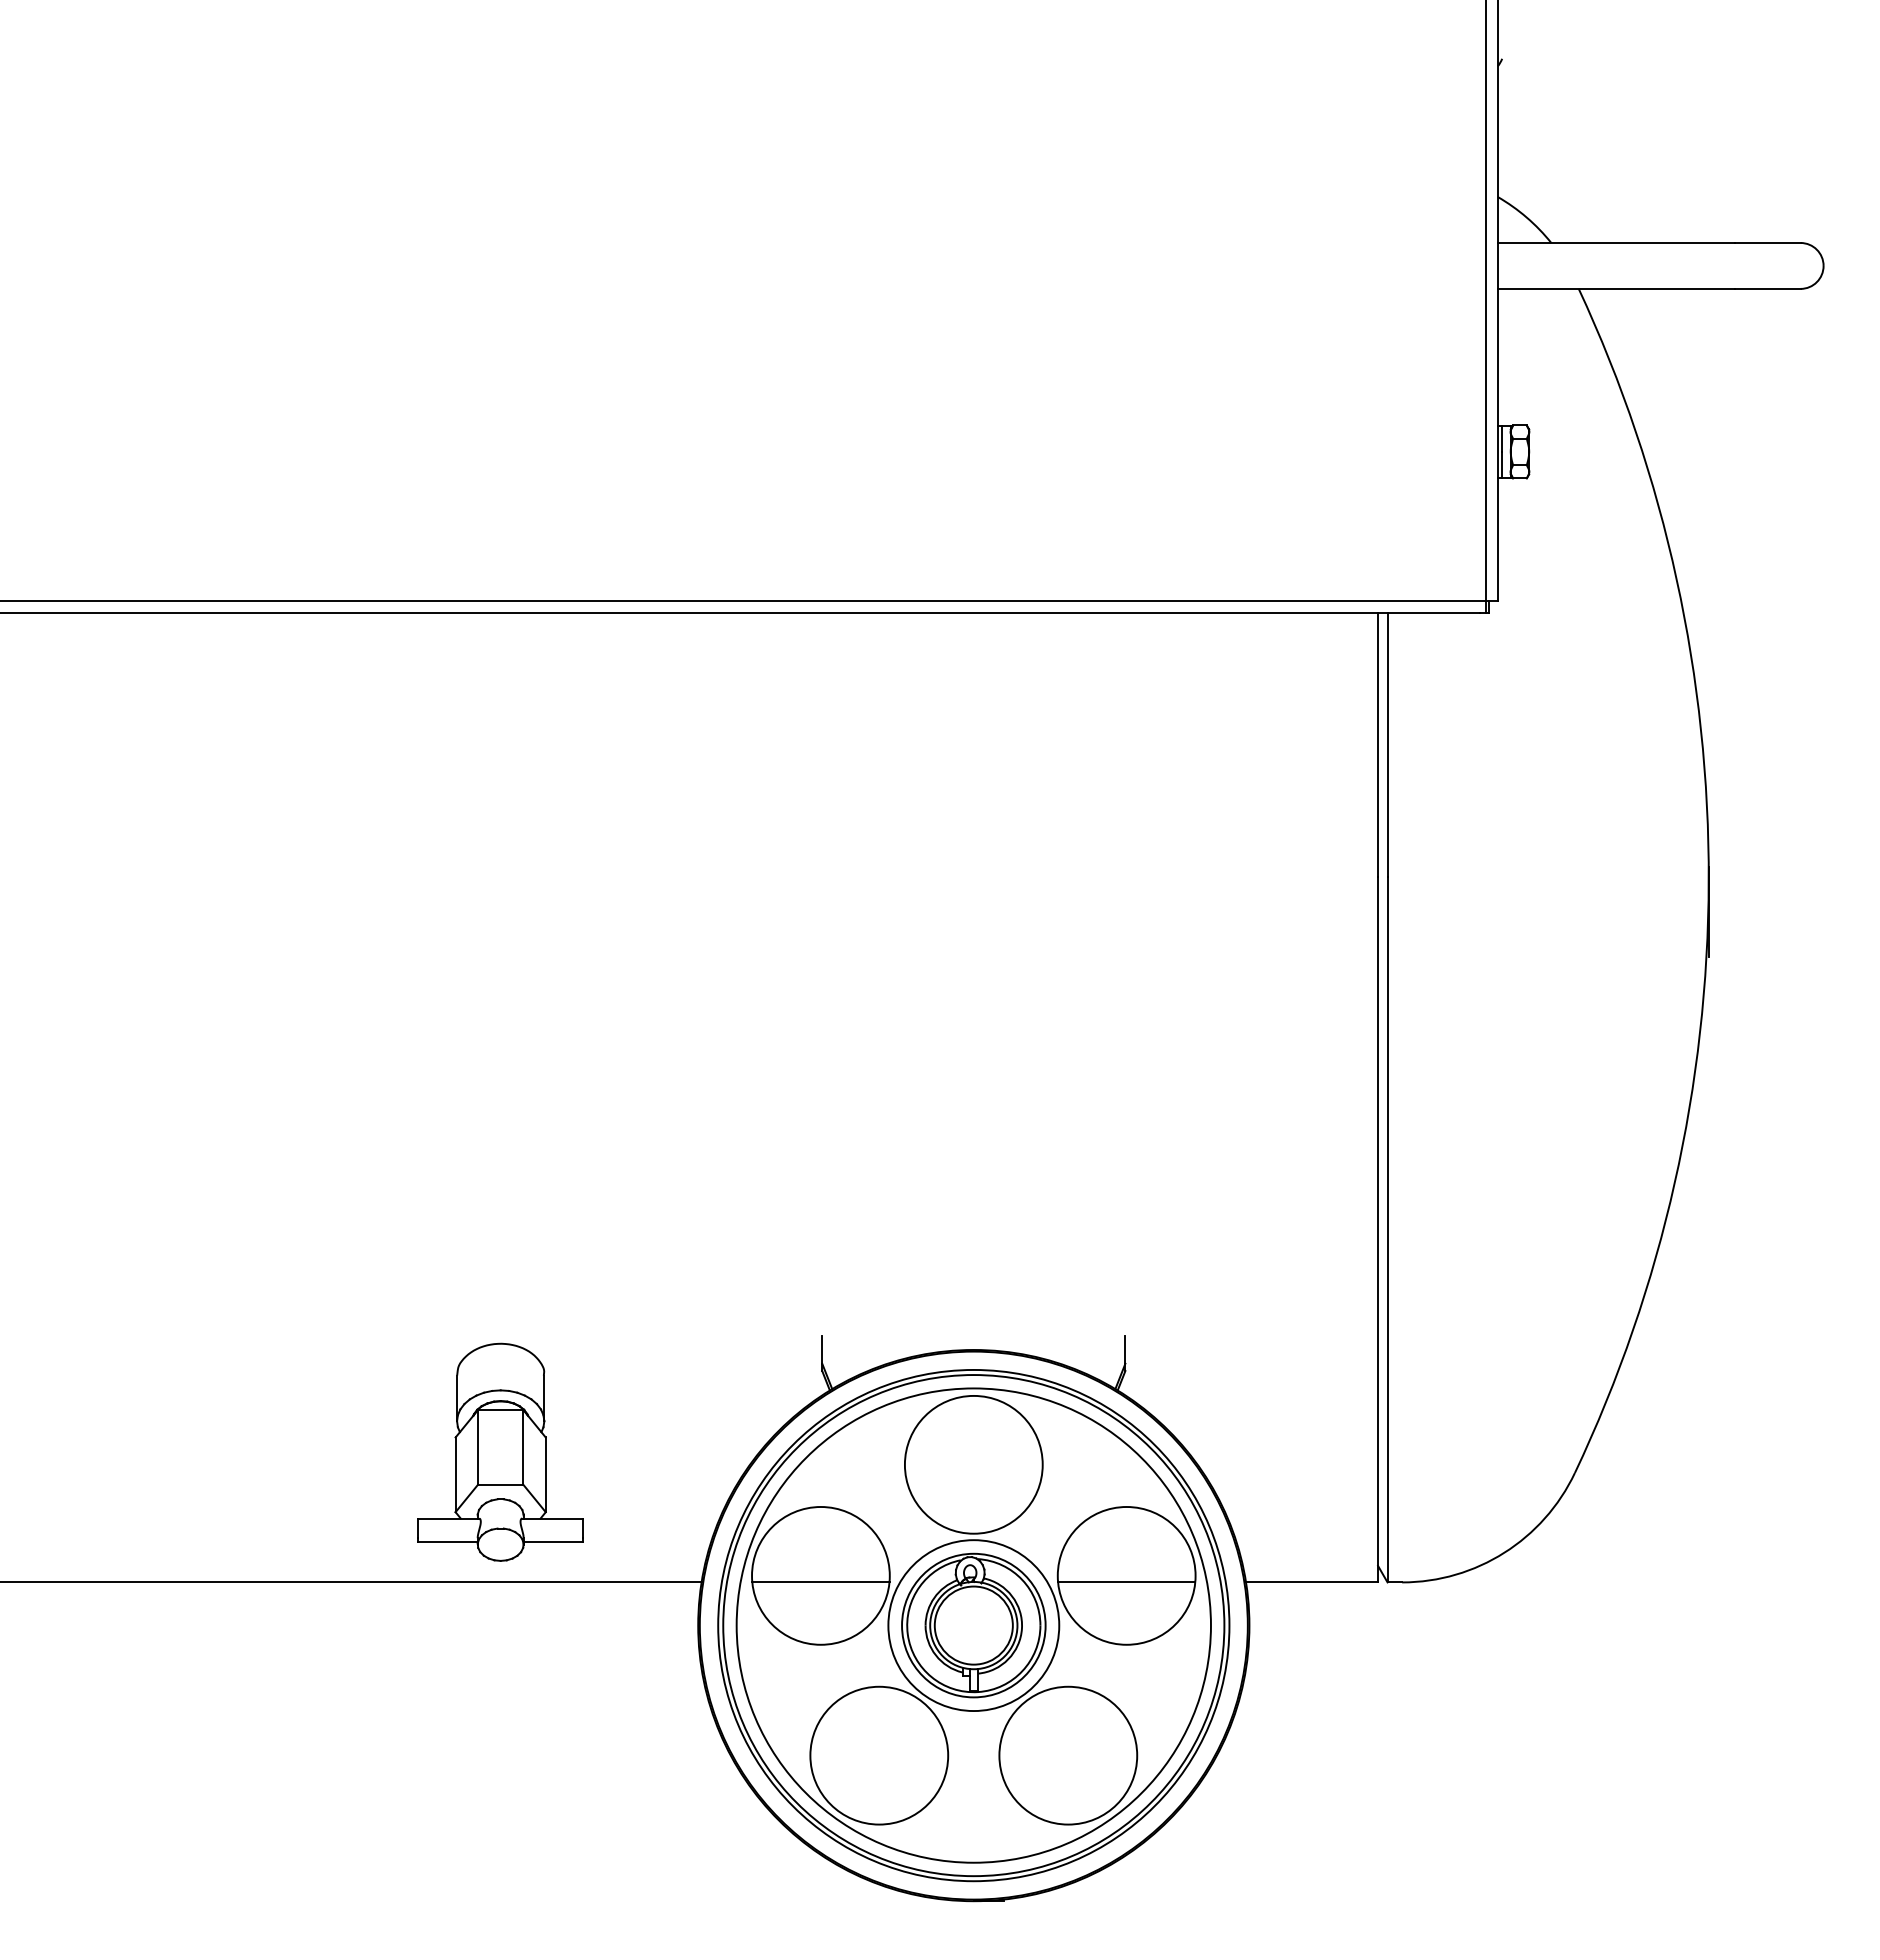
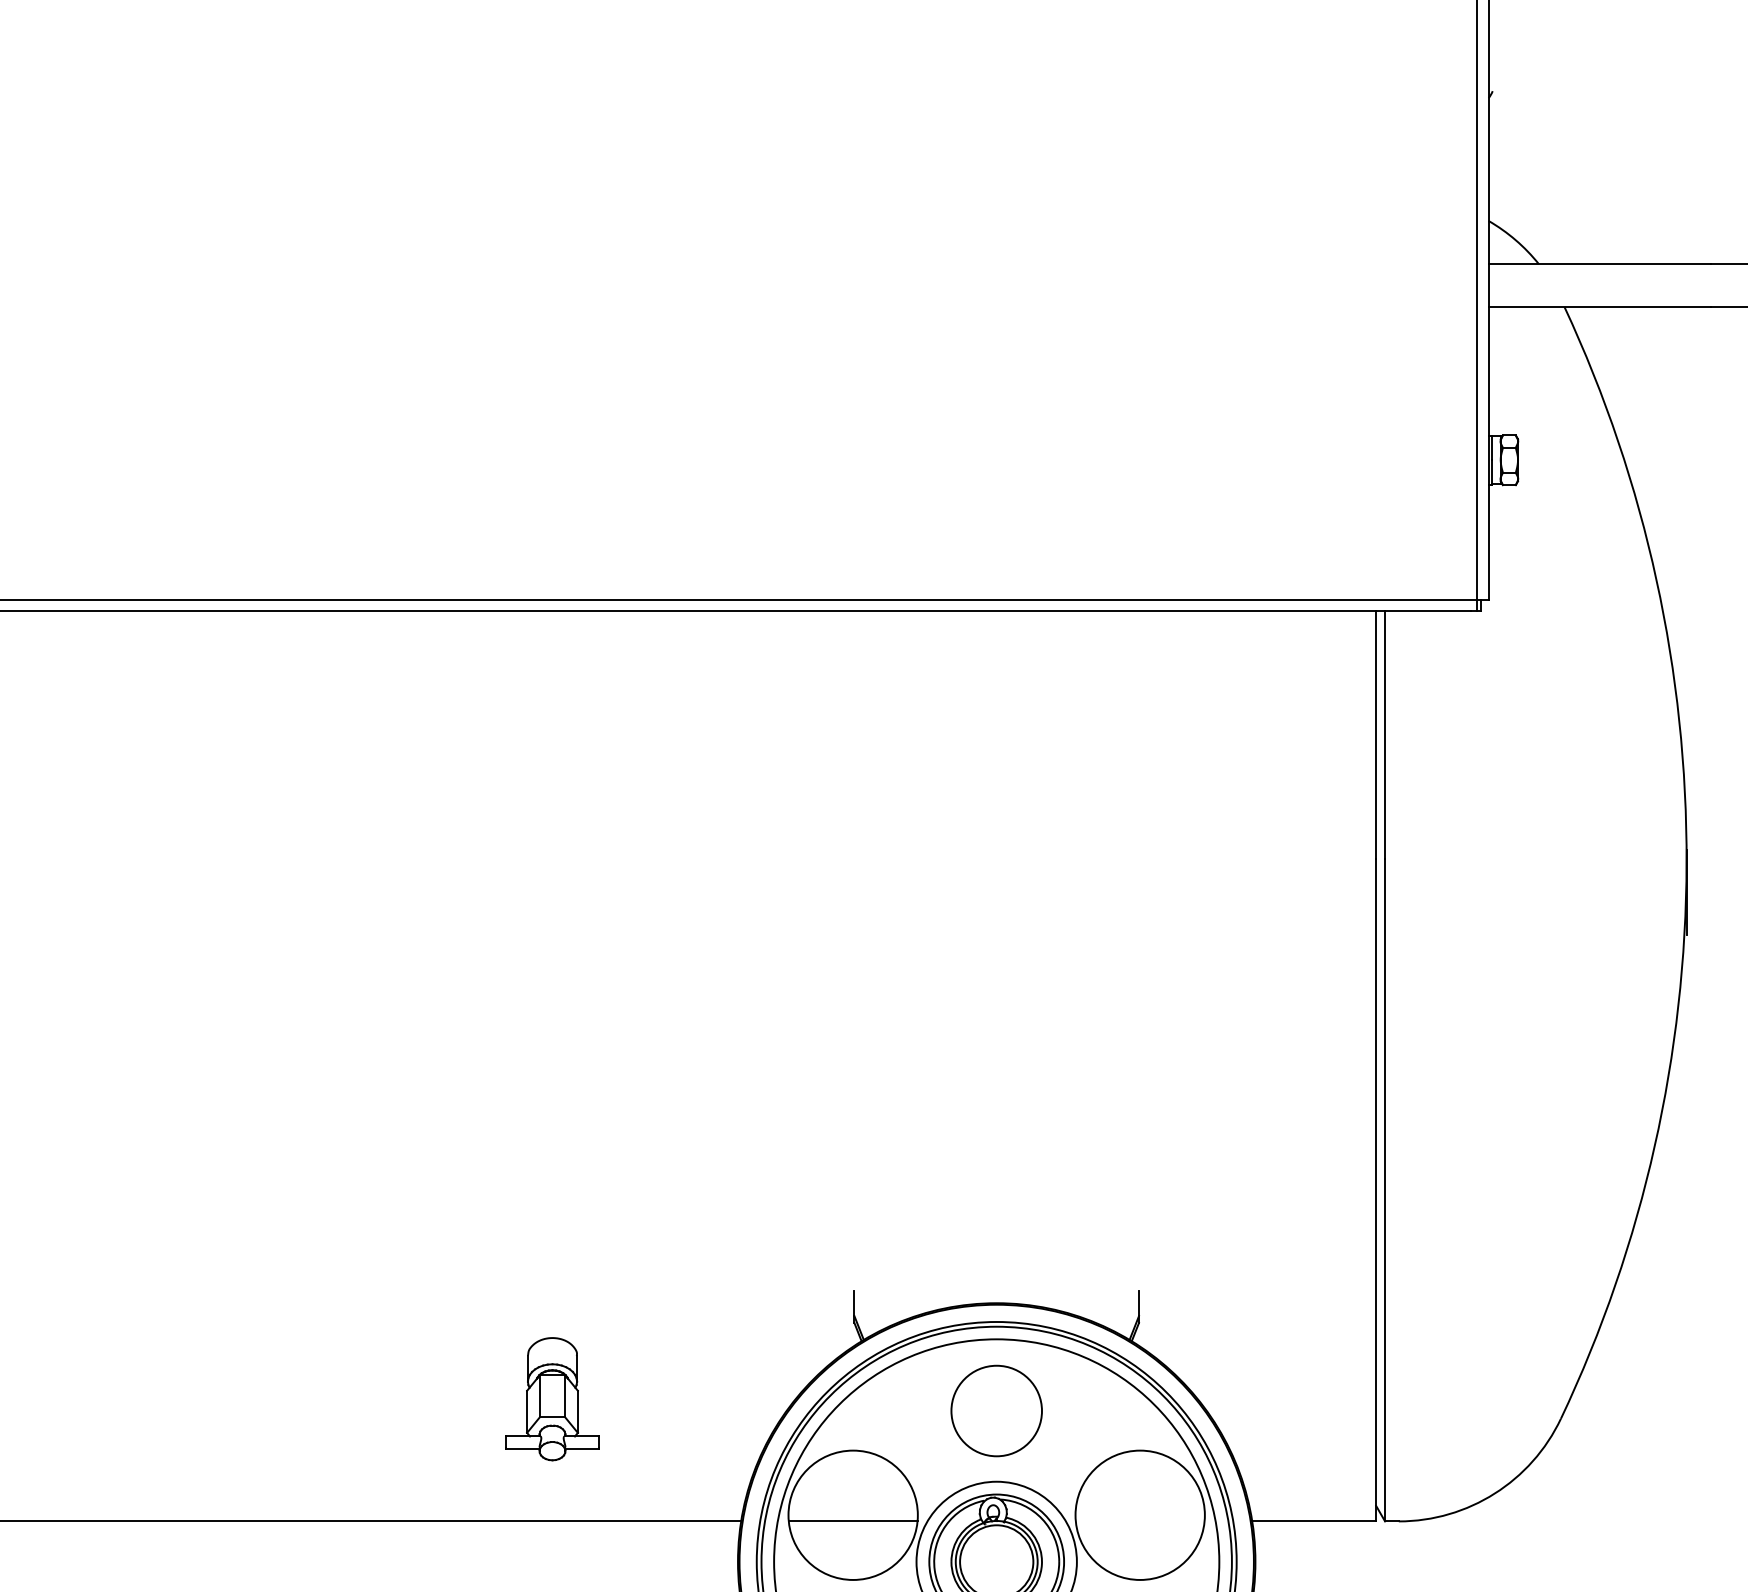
part: (500, 1451) -> (552, 1398), size x0.6
circle: (973, 1464) -> (996, 1410), size x0.7
line: (1126, 1582) -> (1140, 1521), removed

